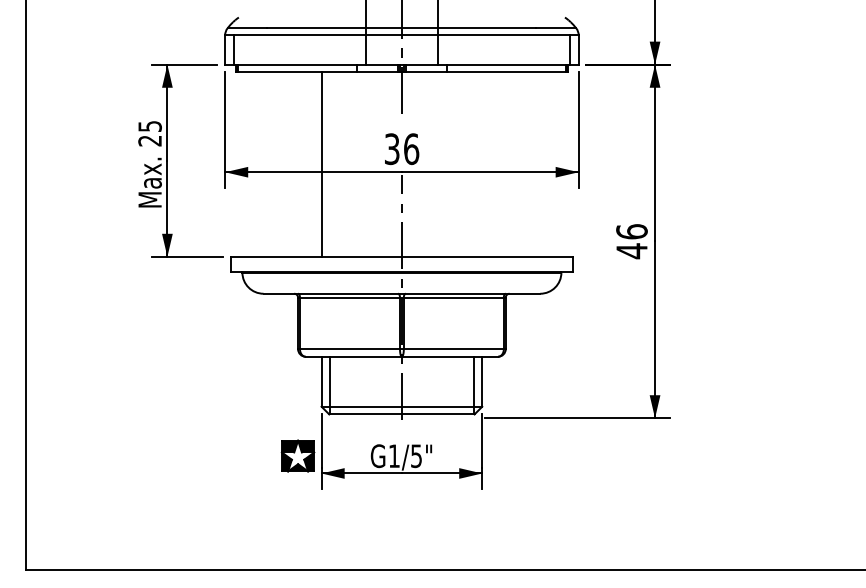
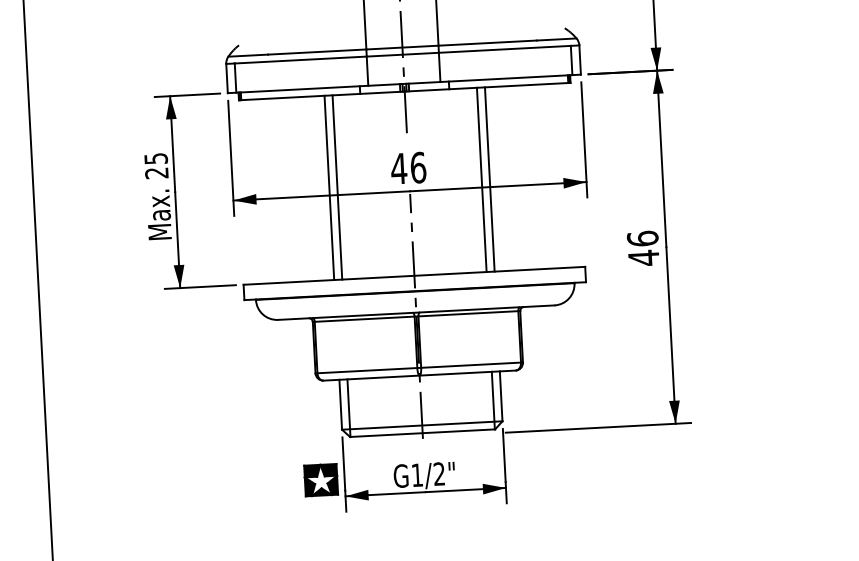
text: (392, 149) -> (399, 169), 36 -> 46
line: (329, 164) -> (337, 187), added
line: (474, 164) -> (482, 179), added
line: (482, 164) -> (490, 179), added
text: (416, 456) -> (439, 474), G1/5" -> G1/2"

